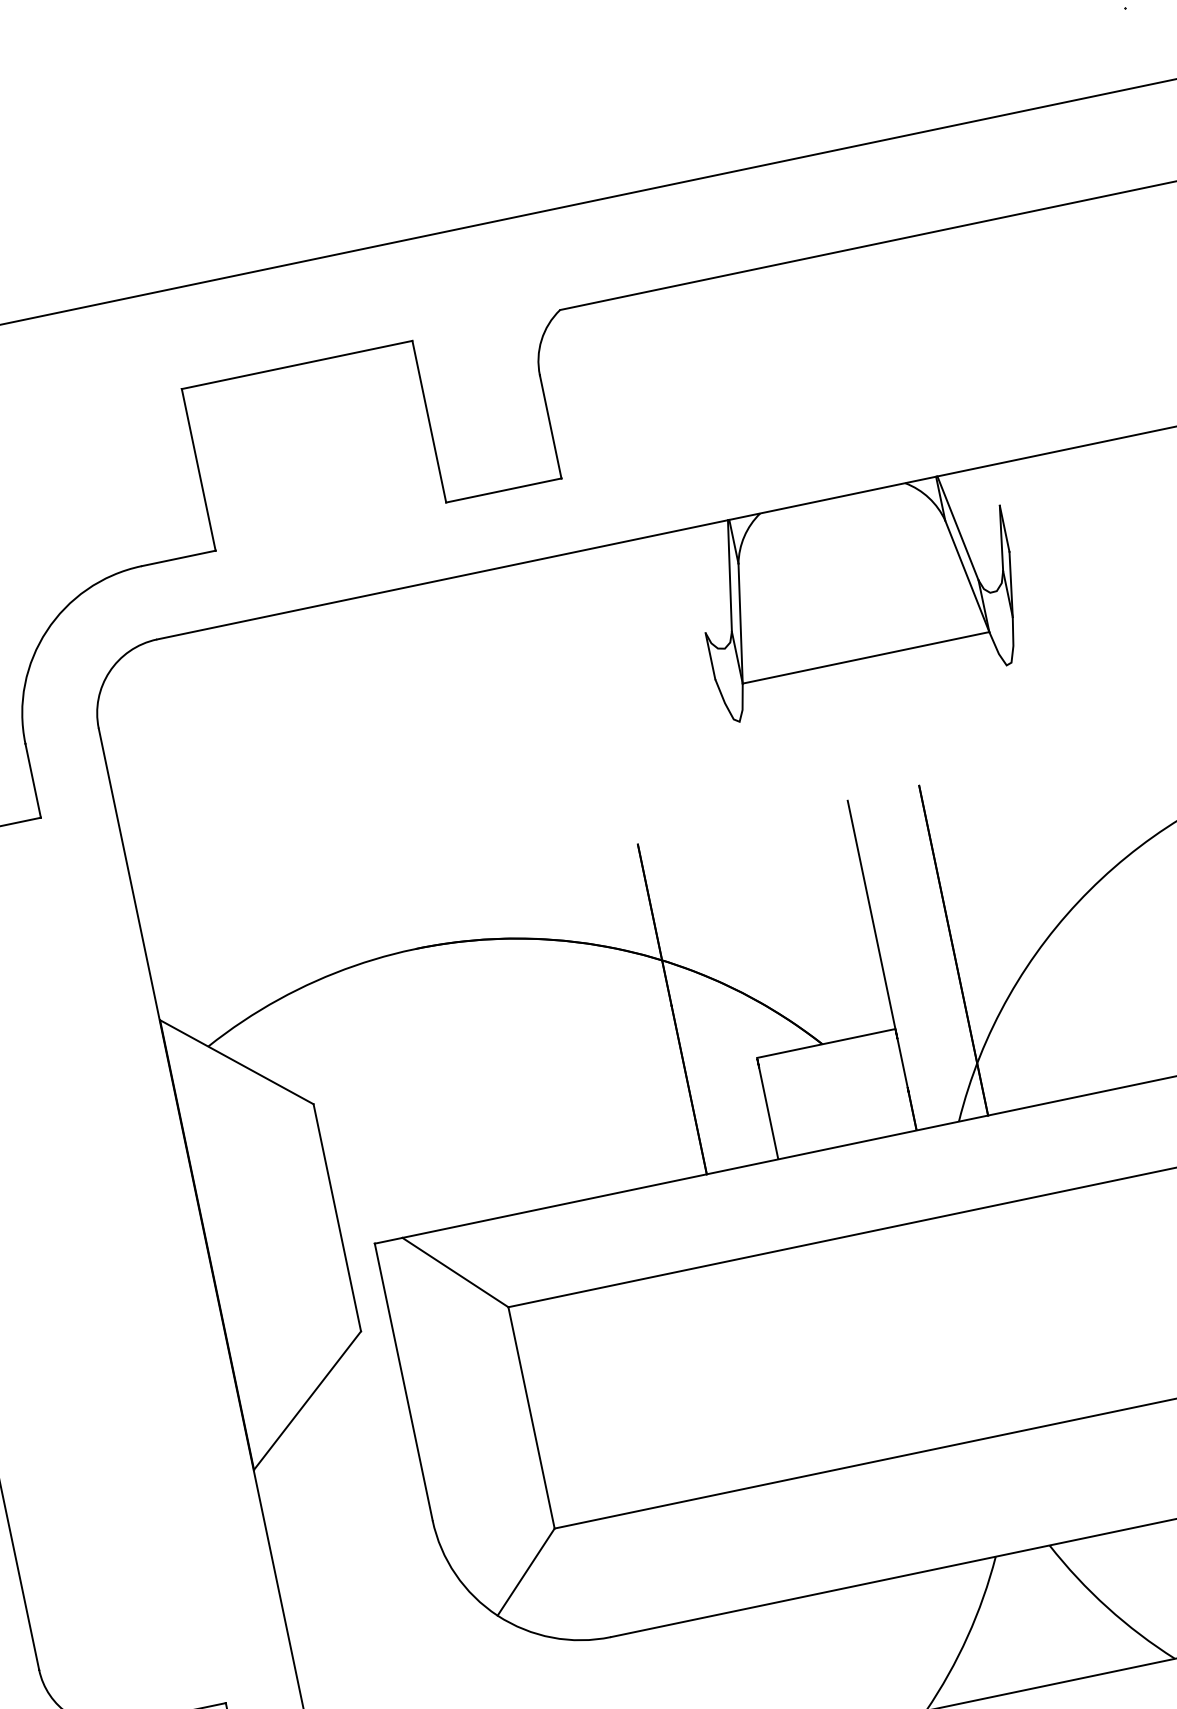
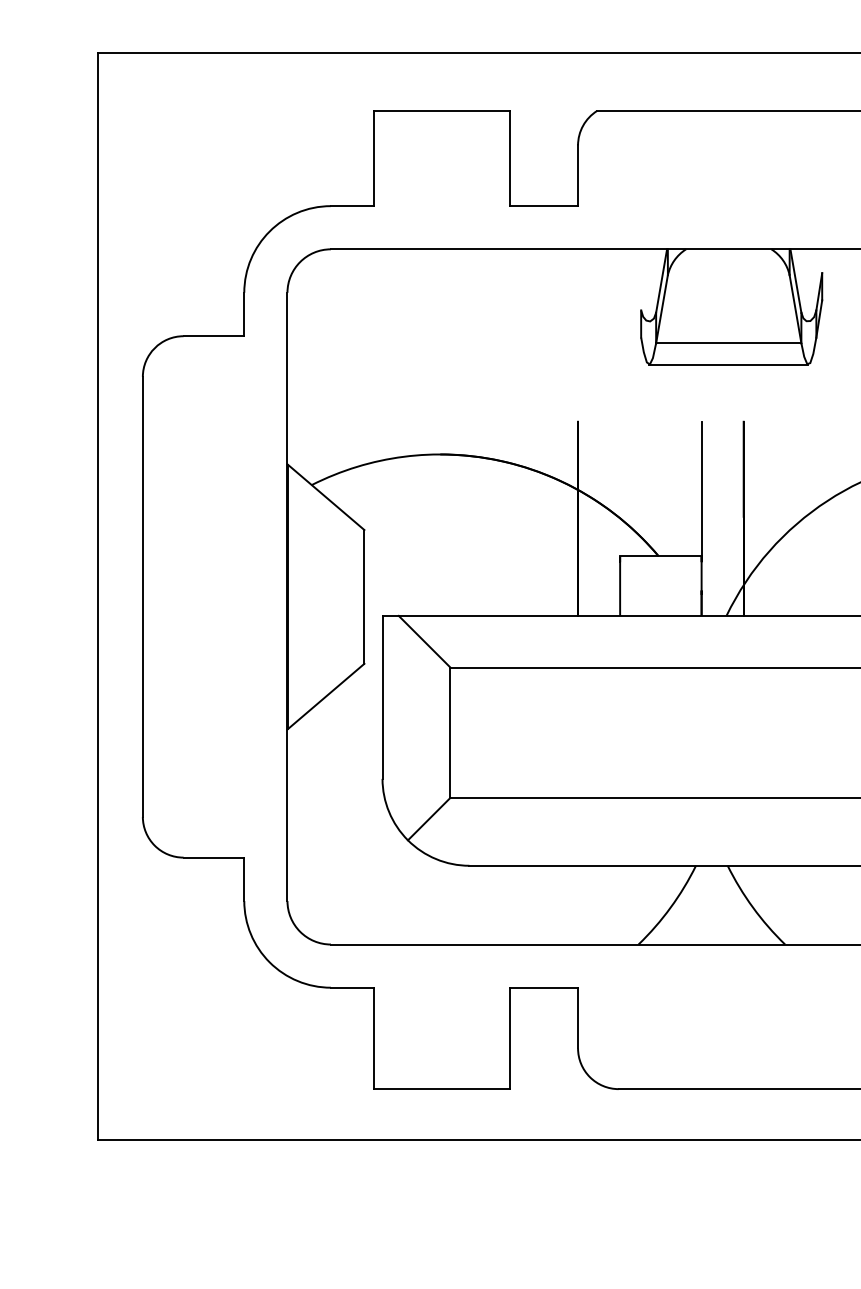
line: (873, 693) -> (728, 364), added

